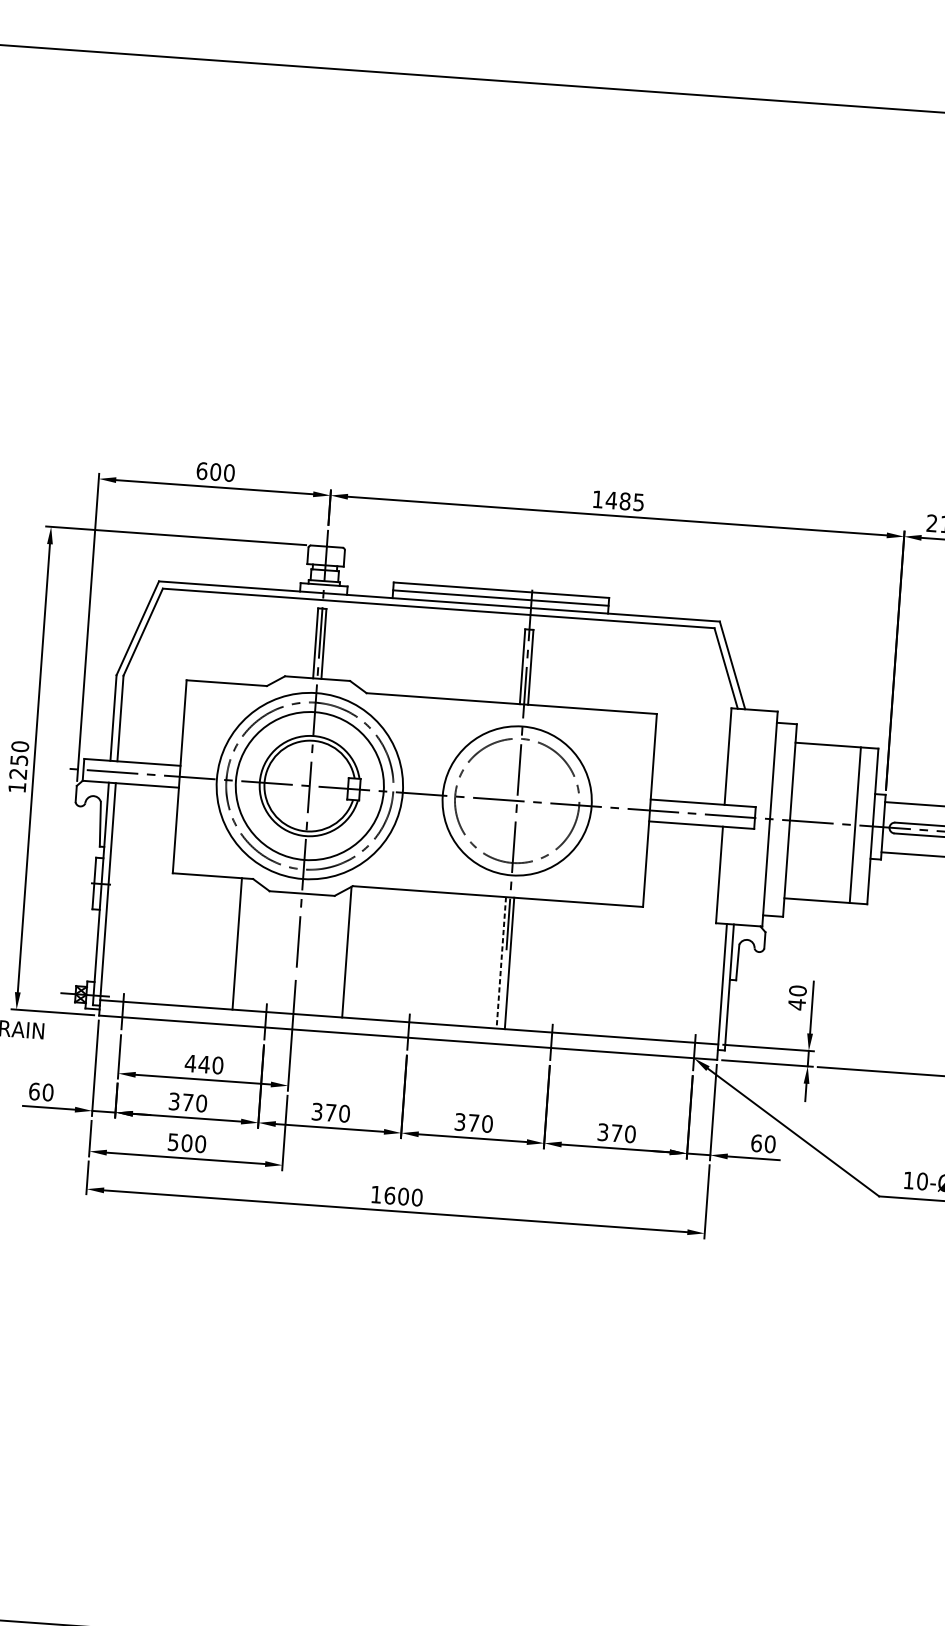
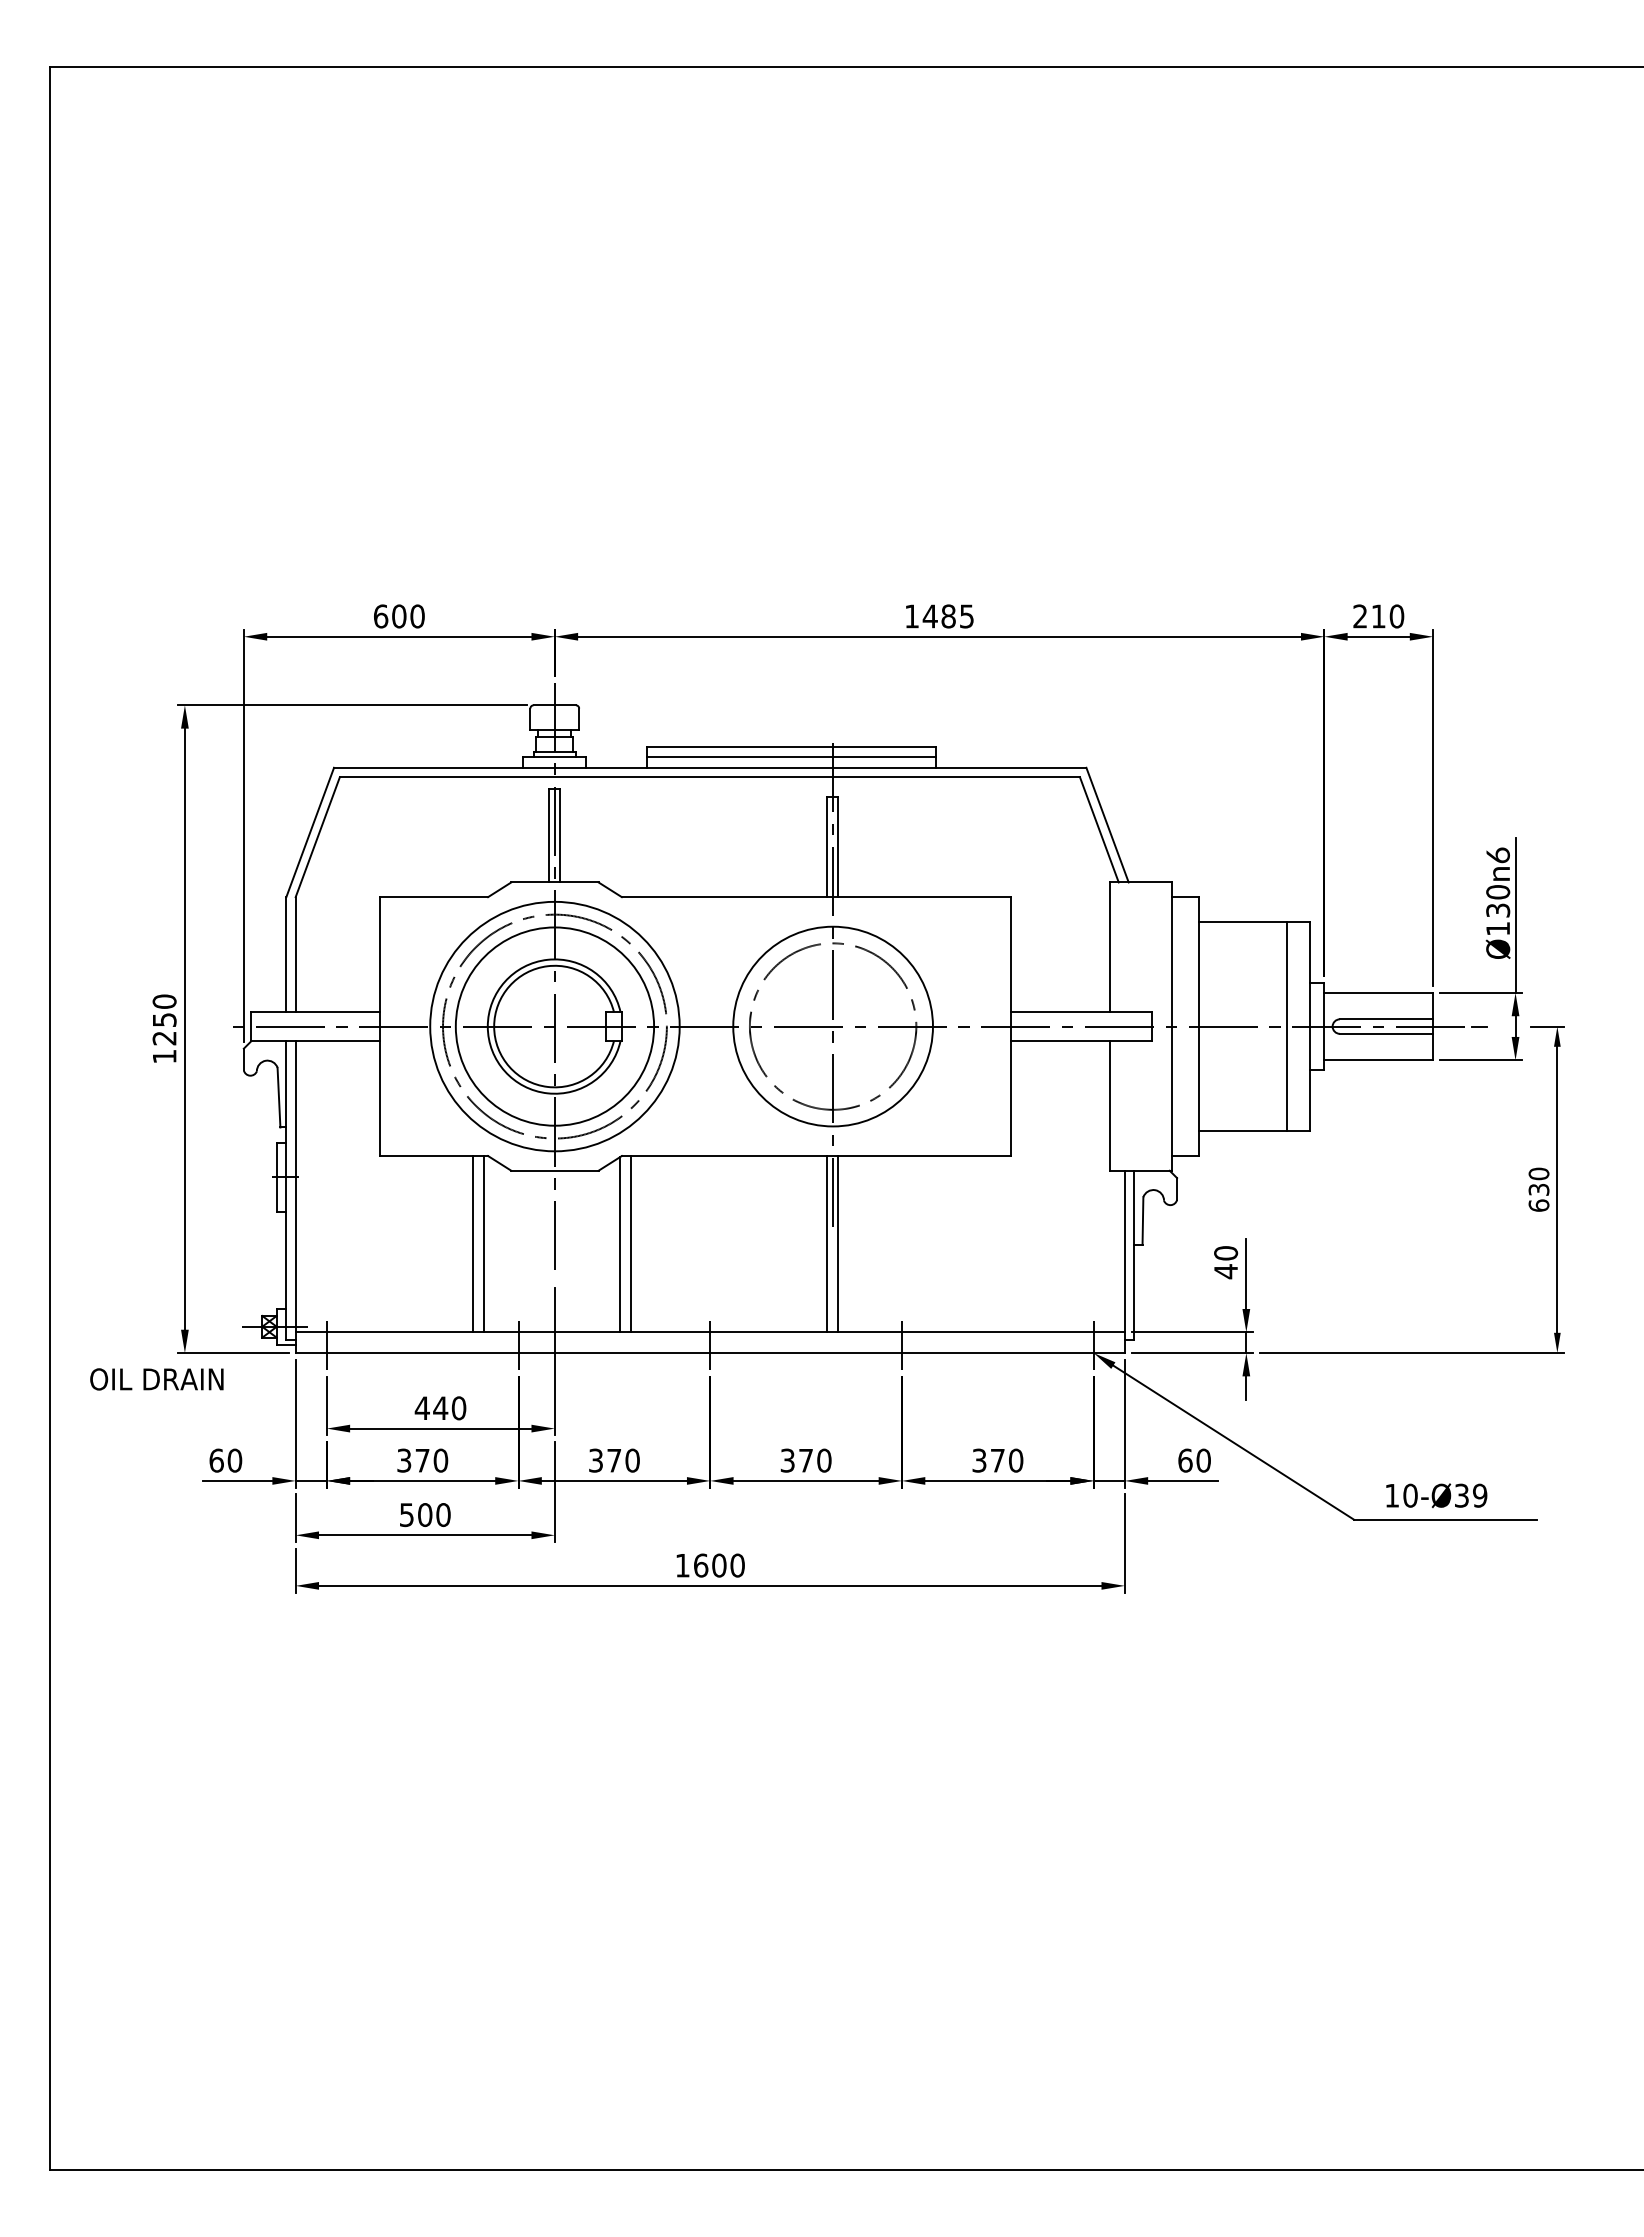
line: (245, 944) -> (484, 1244), added
line: (355, 952) -> (631, 1244), added
line: (501, 963) -> (827, 1244), dashed -> solid

